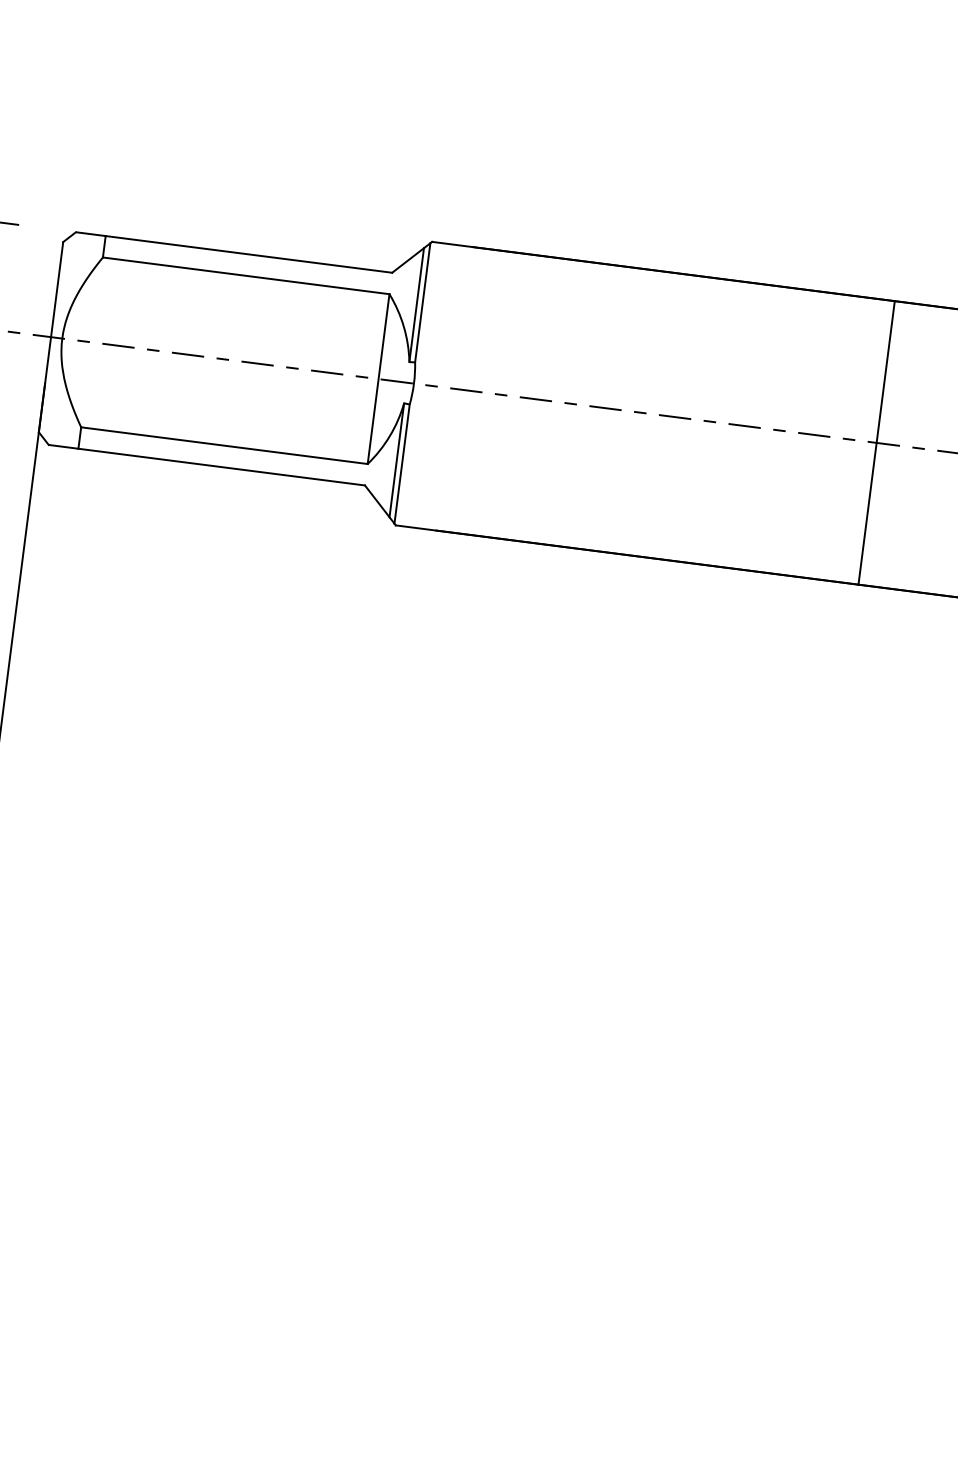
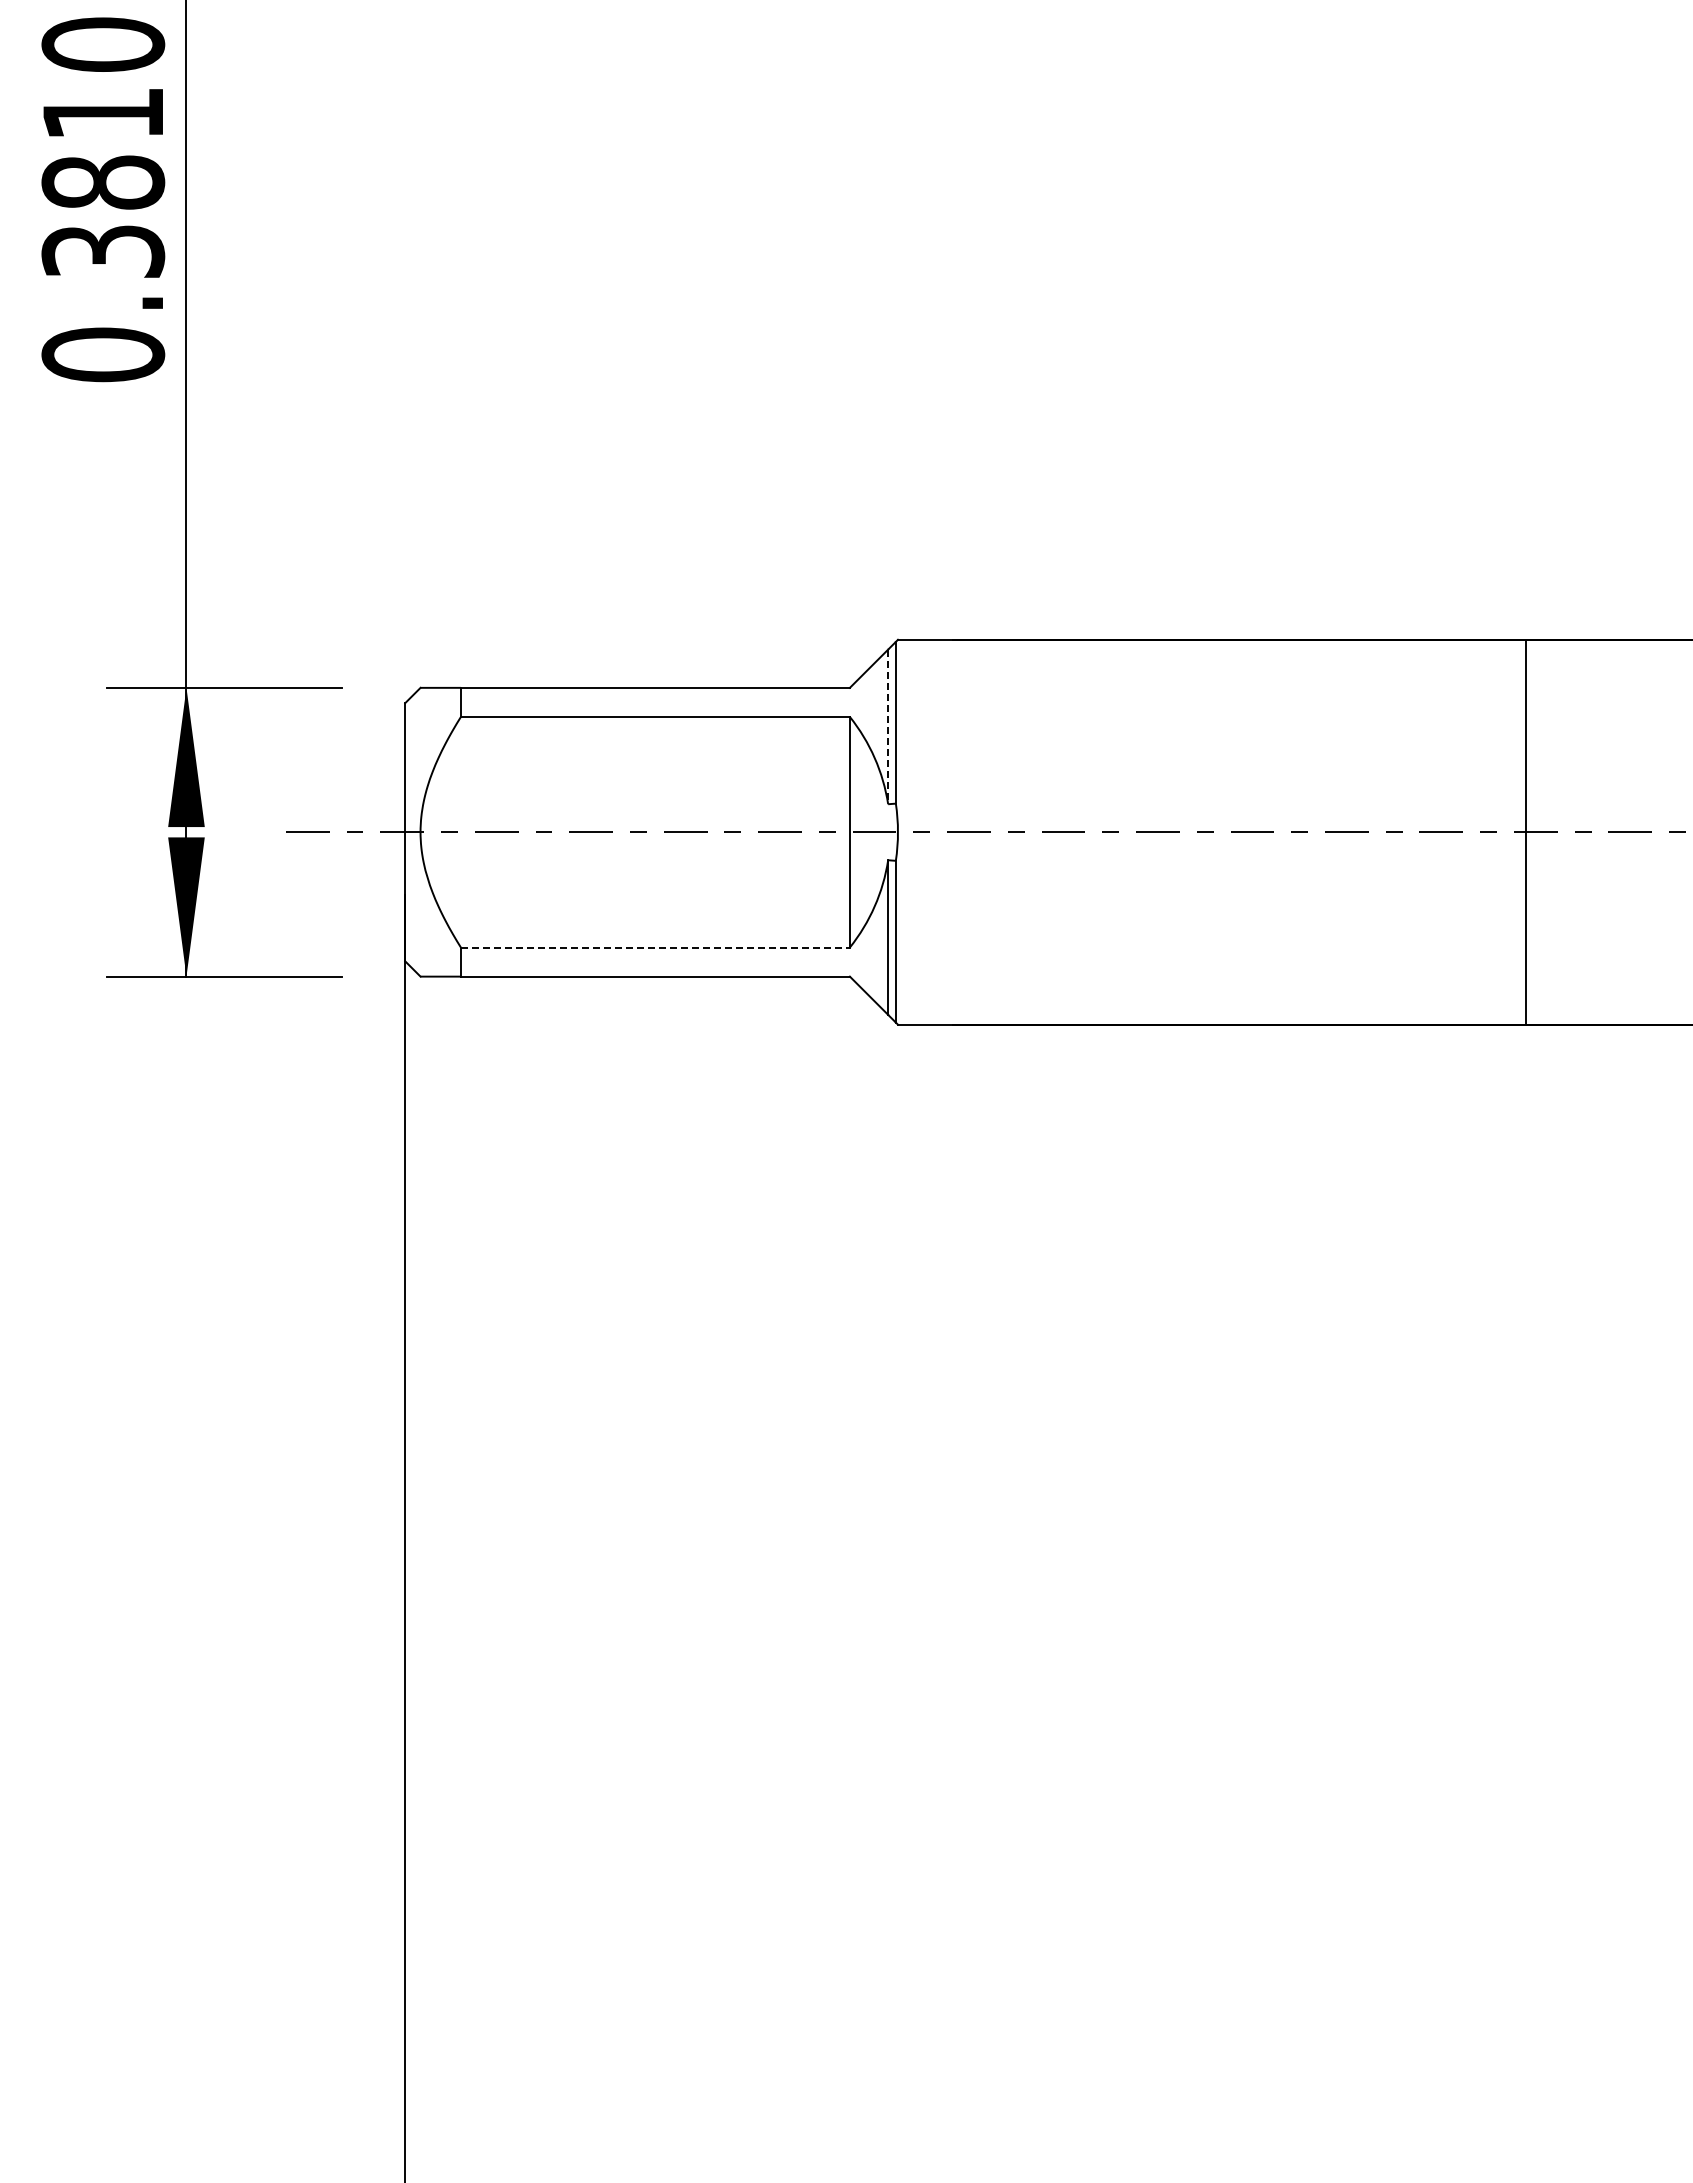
line: (416, 305) -> (888, 727), solid -> dashed
line: (224, 445) -> (655, 947), solid -> dashed

